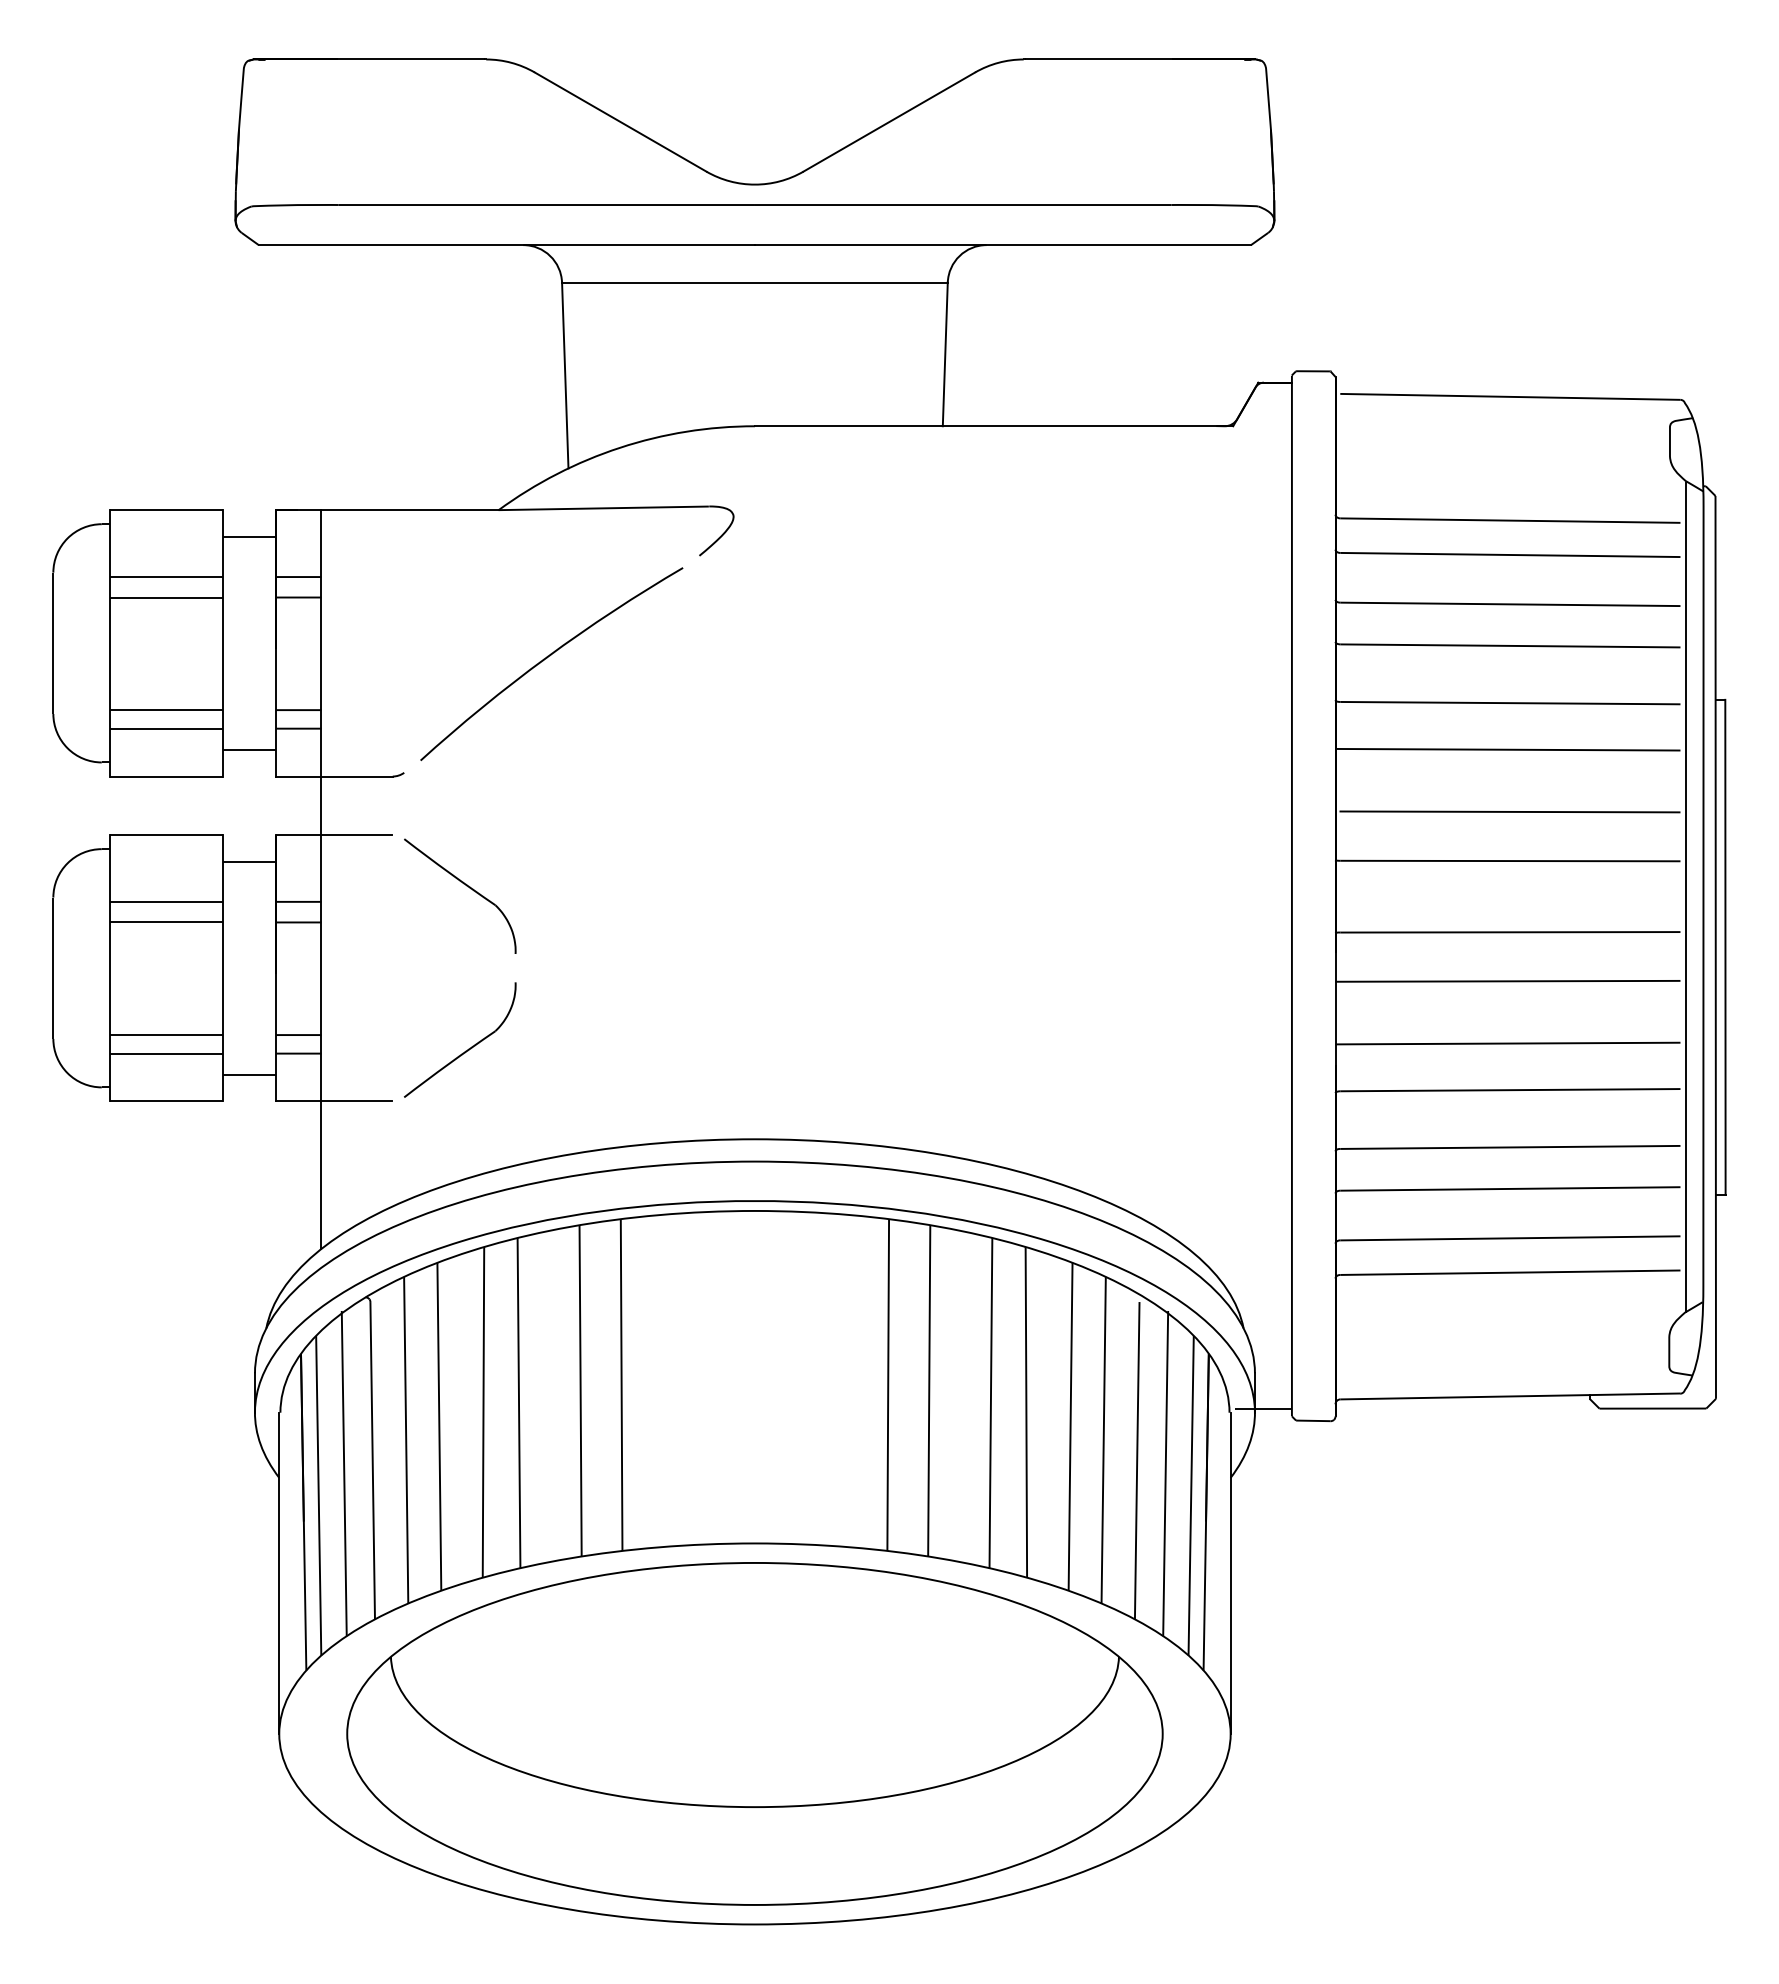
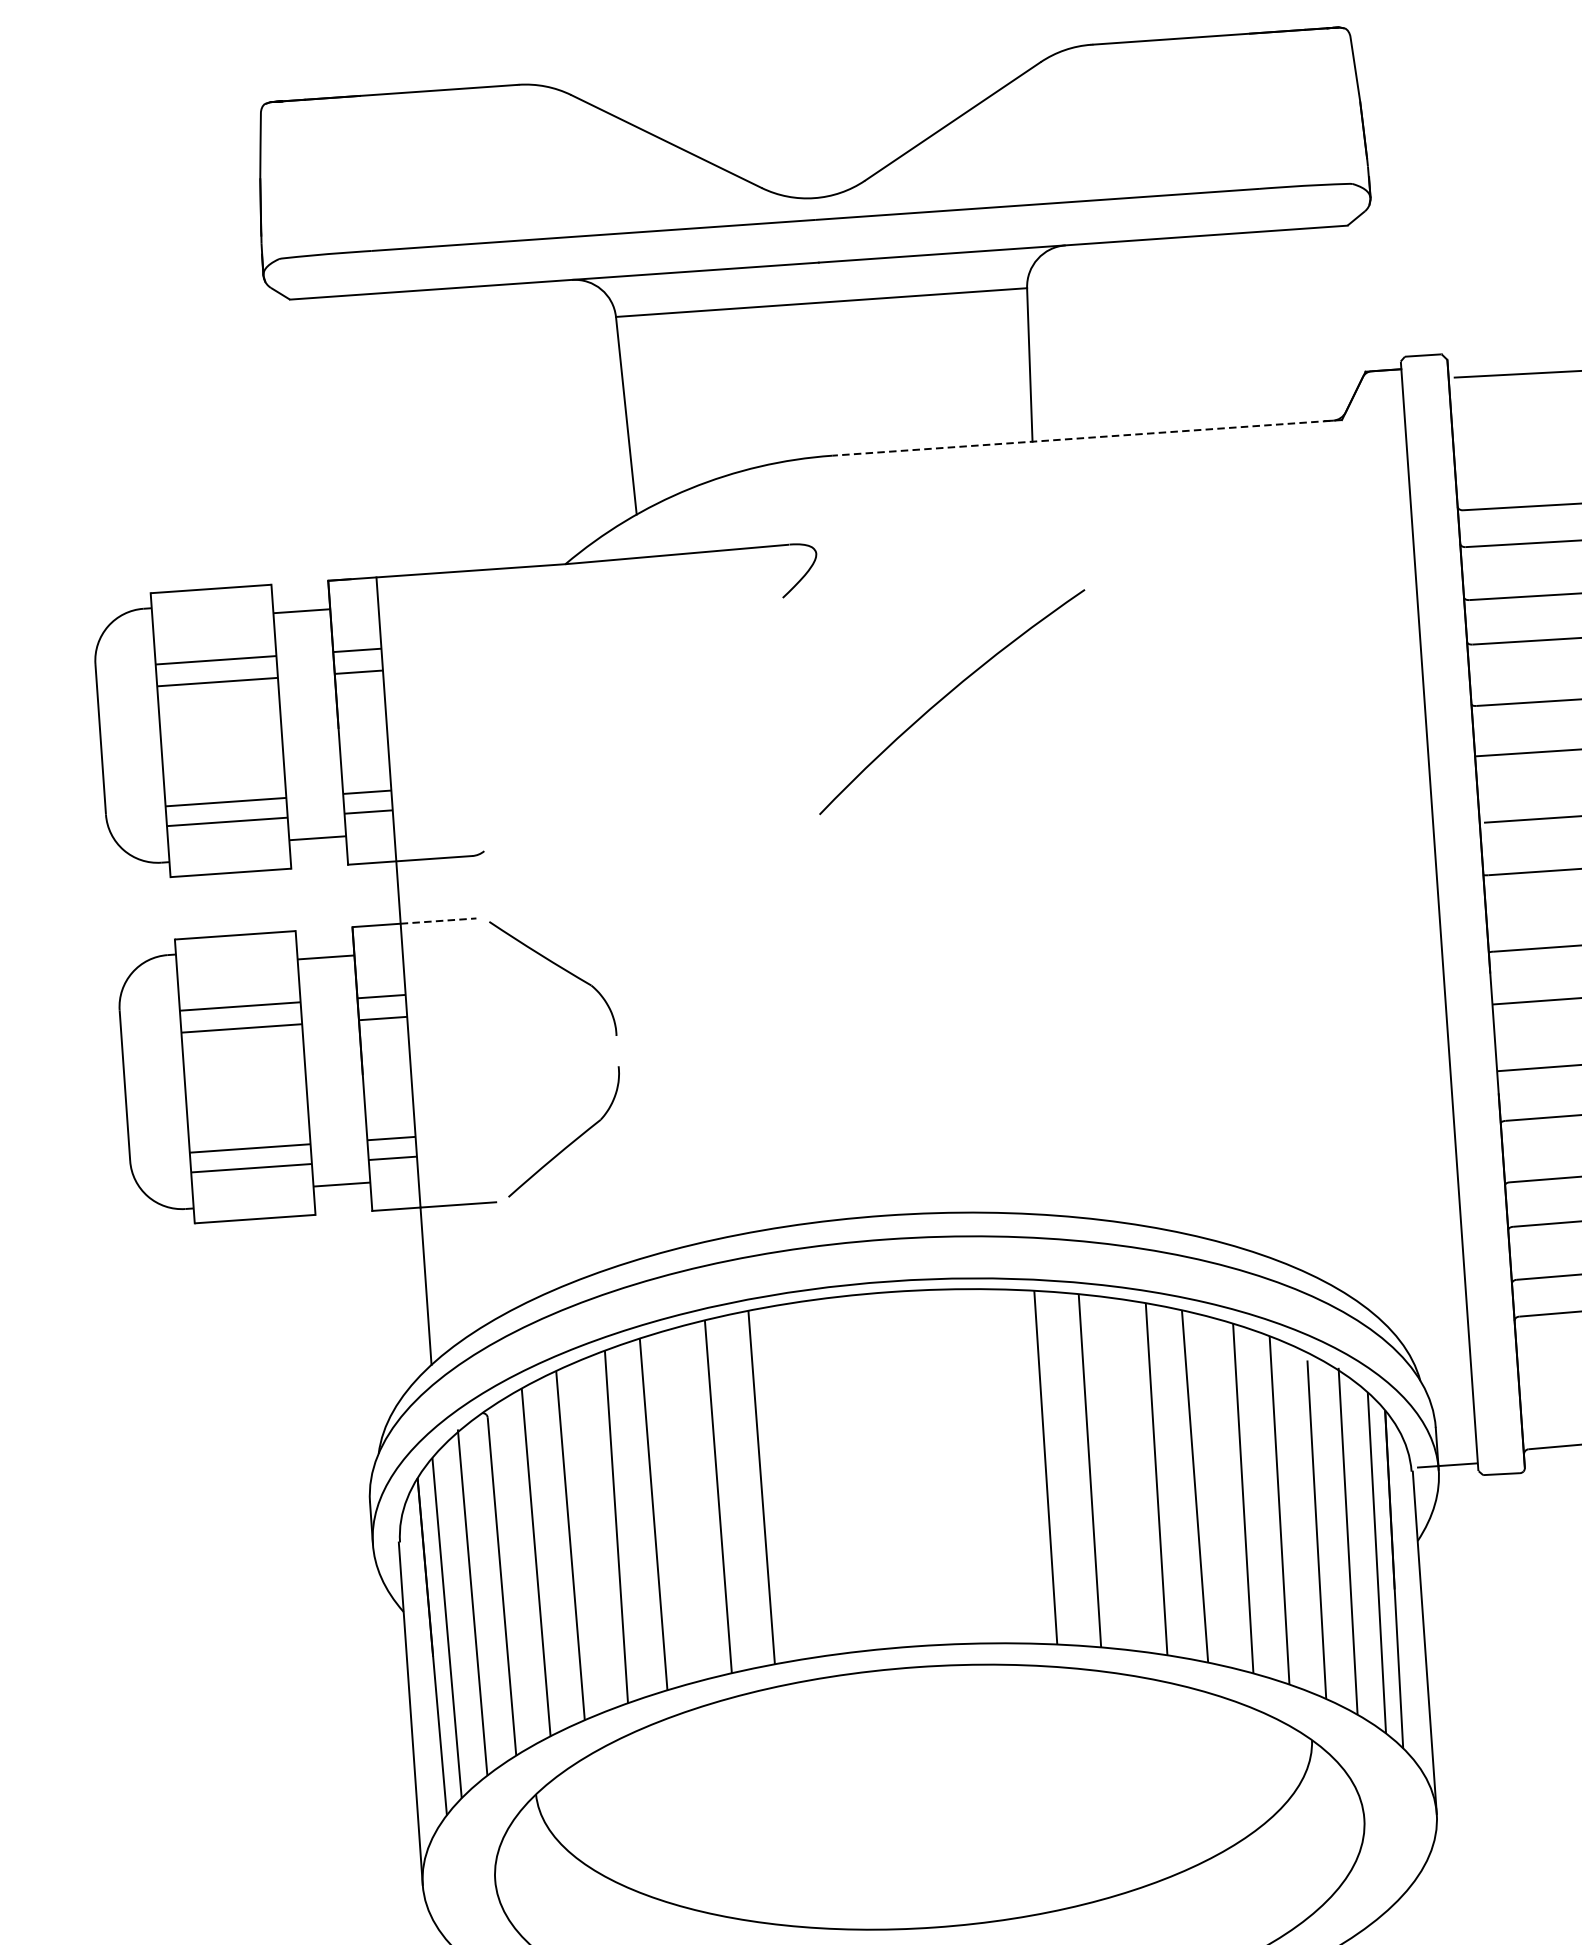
line: (993, 426) -> (1086, 438), solid -> dashed
arc: (547, 658) -> (947, 696), moved
line: (356, 835) -> (438, 921), solid -> dashed

